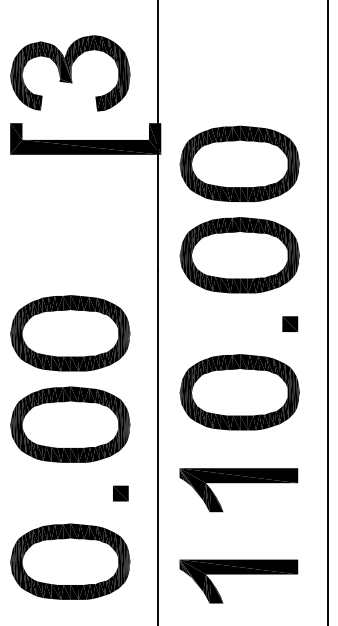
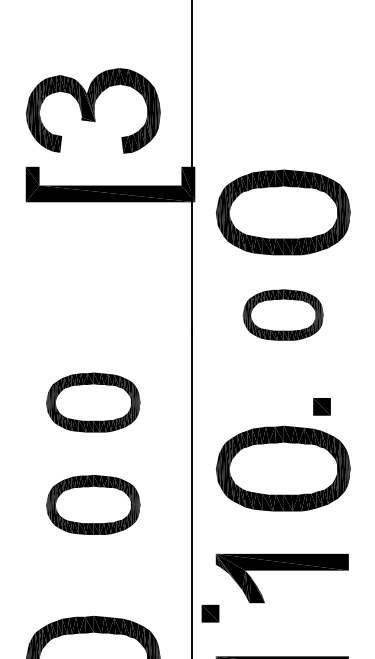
part: (239, 255) -> (283, 315), size x0.6
part: (290, 323) -> (322, 406), moved
part: (70, 333) -> (93, 402), size x0.7
part: (70, 424) -> (93, 504), size x0.7
part: (120, 493) -> (210, 613), moved

